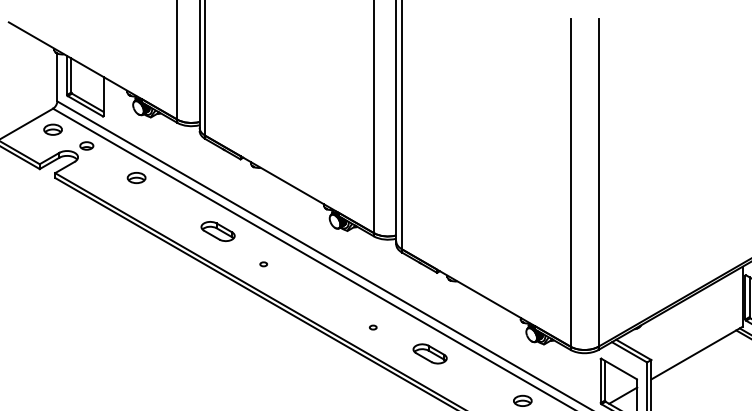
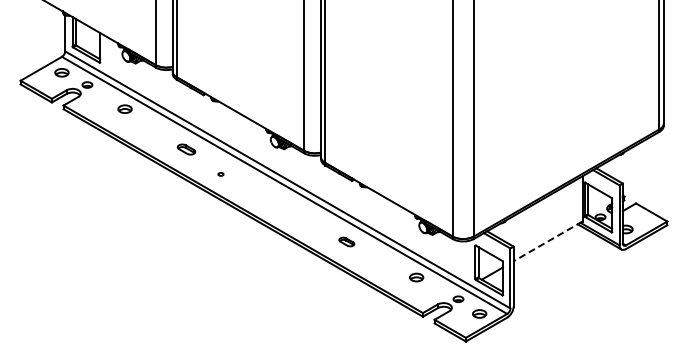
part: (218, 231) -> (186, 149), size x0.7
part: (372, 326) -> (303, 221), removed
part: (429, 353) -> (346, 241), size x0.6
line: (697, 353) -> (548, 241), solid -> dashed

